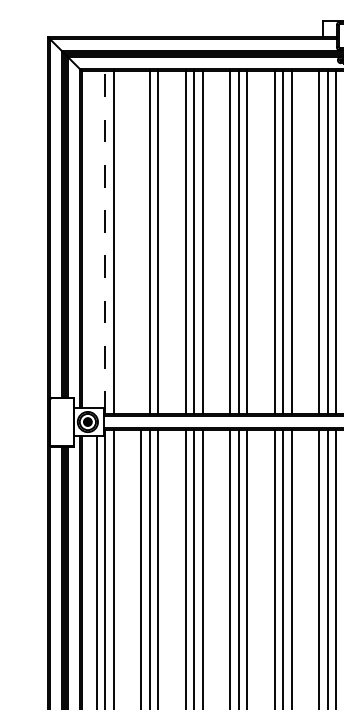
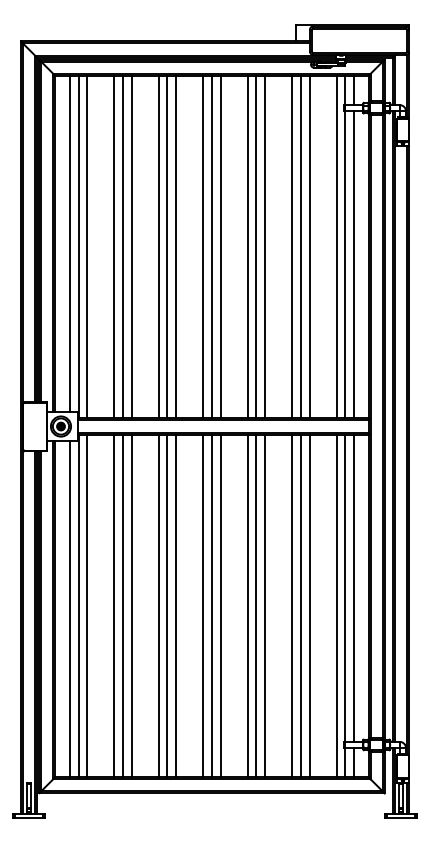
line: (96, 239) -> (69, 243), added
line: (105, 242) -> (78, 246), dashed -> solid
line: (141, 242) -> (114, 246), added

